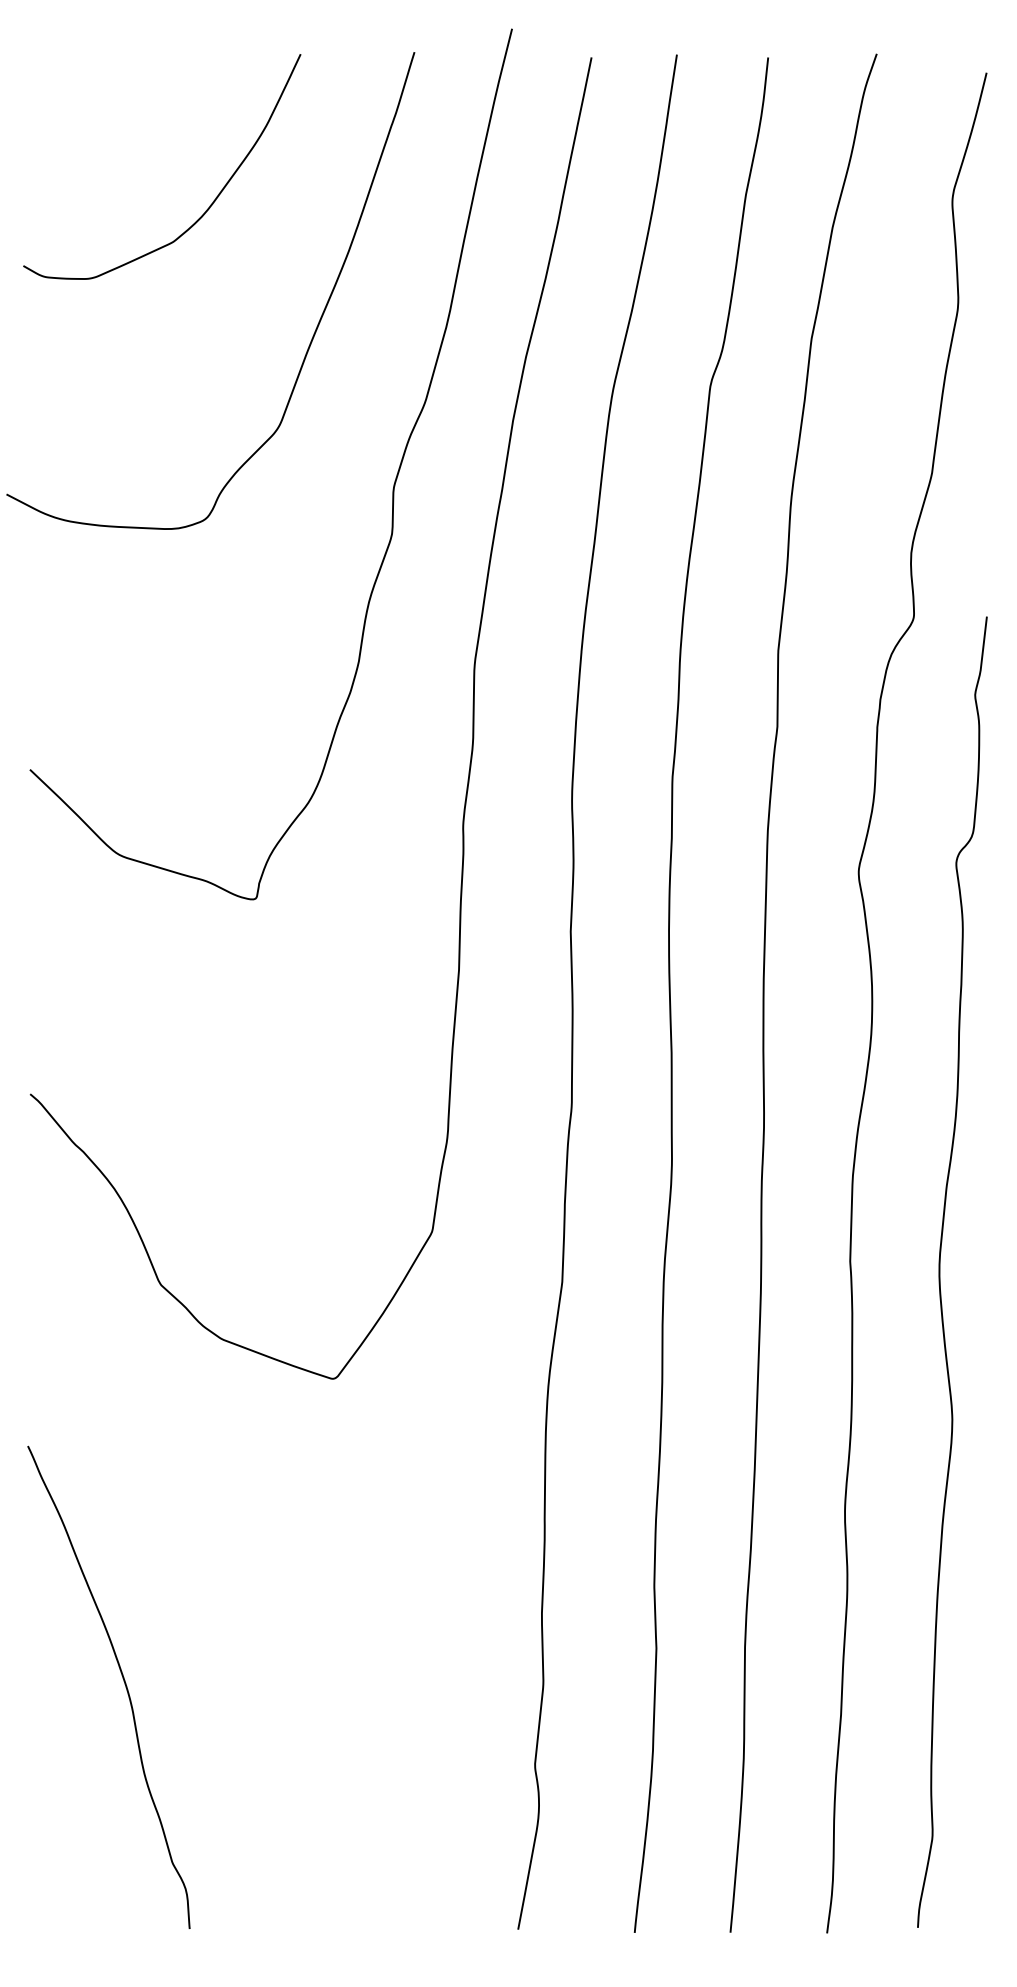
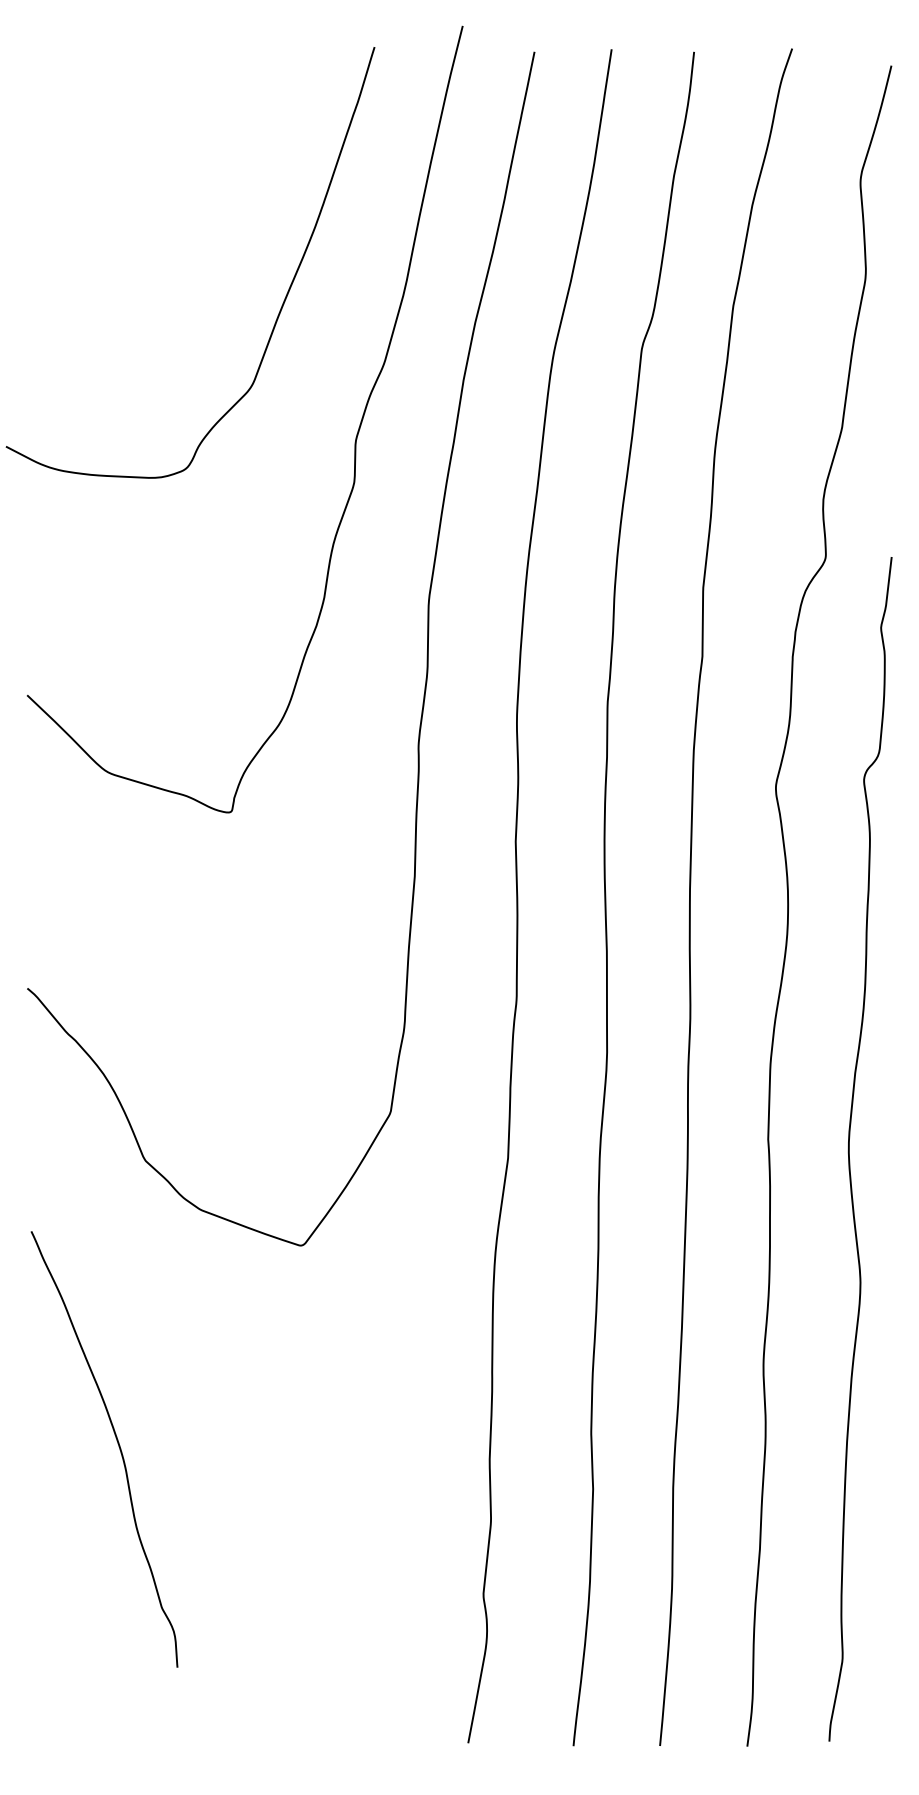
curve: (209, 205) -> (189, 185), removed
curve: (123, 1680) -> (117, 1443), moved

